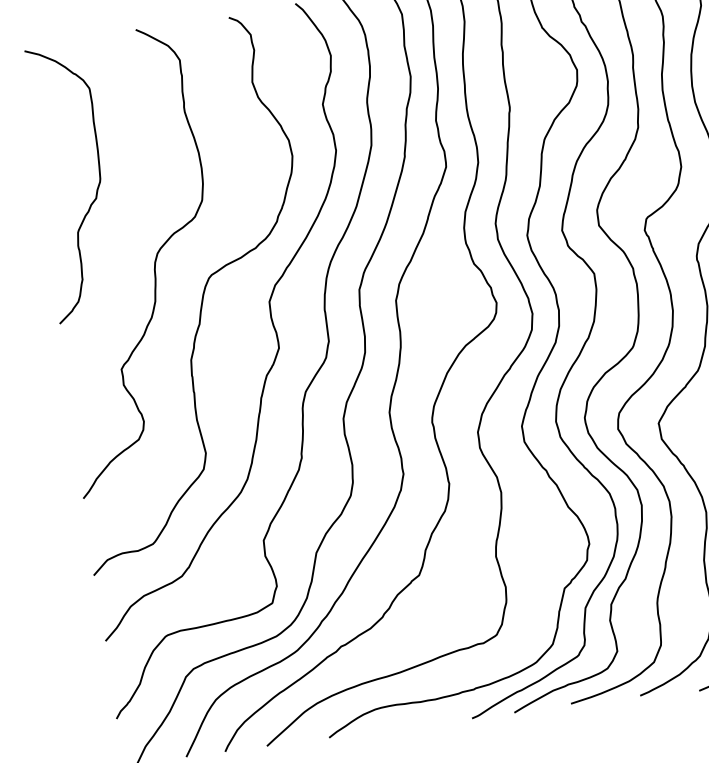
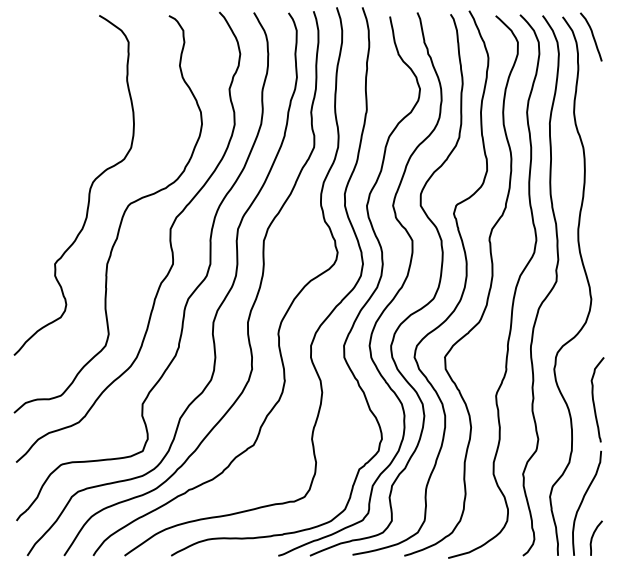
curve: (96, 188) -> (54, 128), removed

